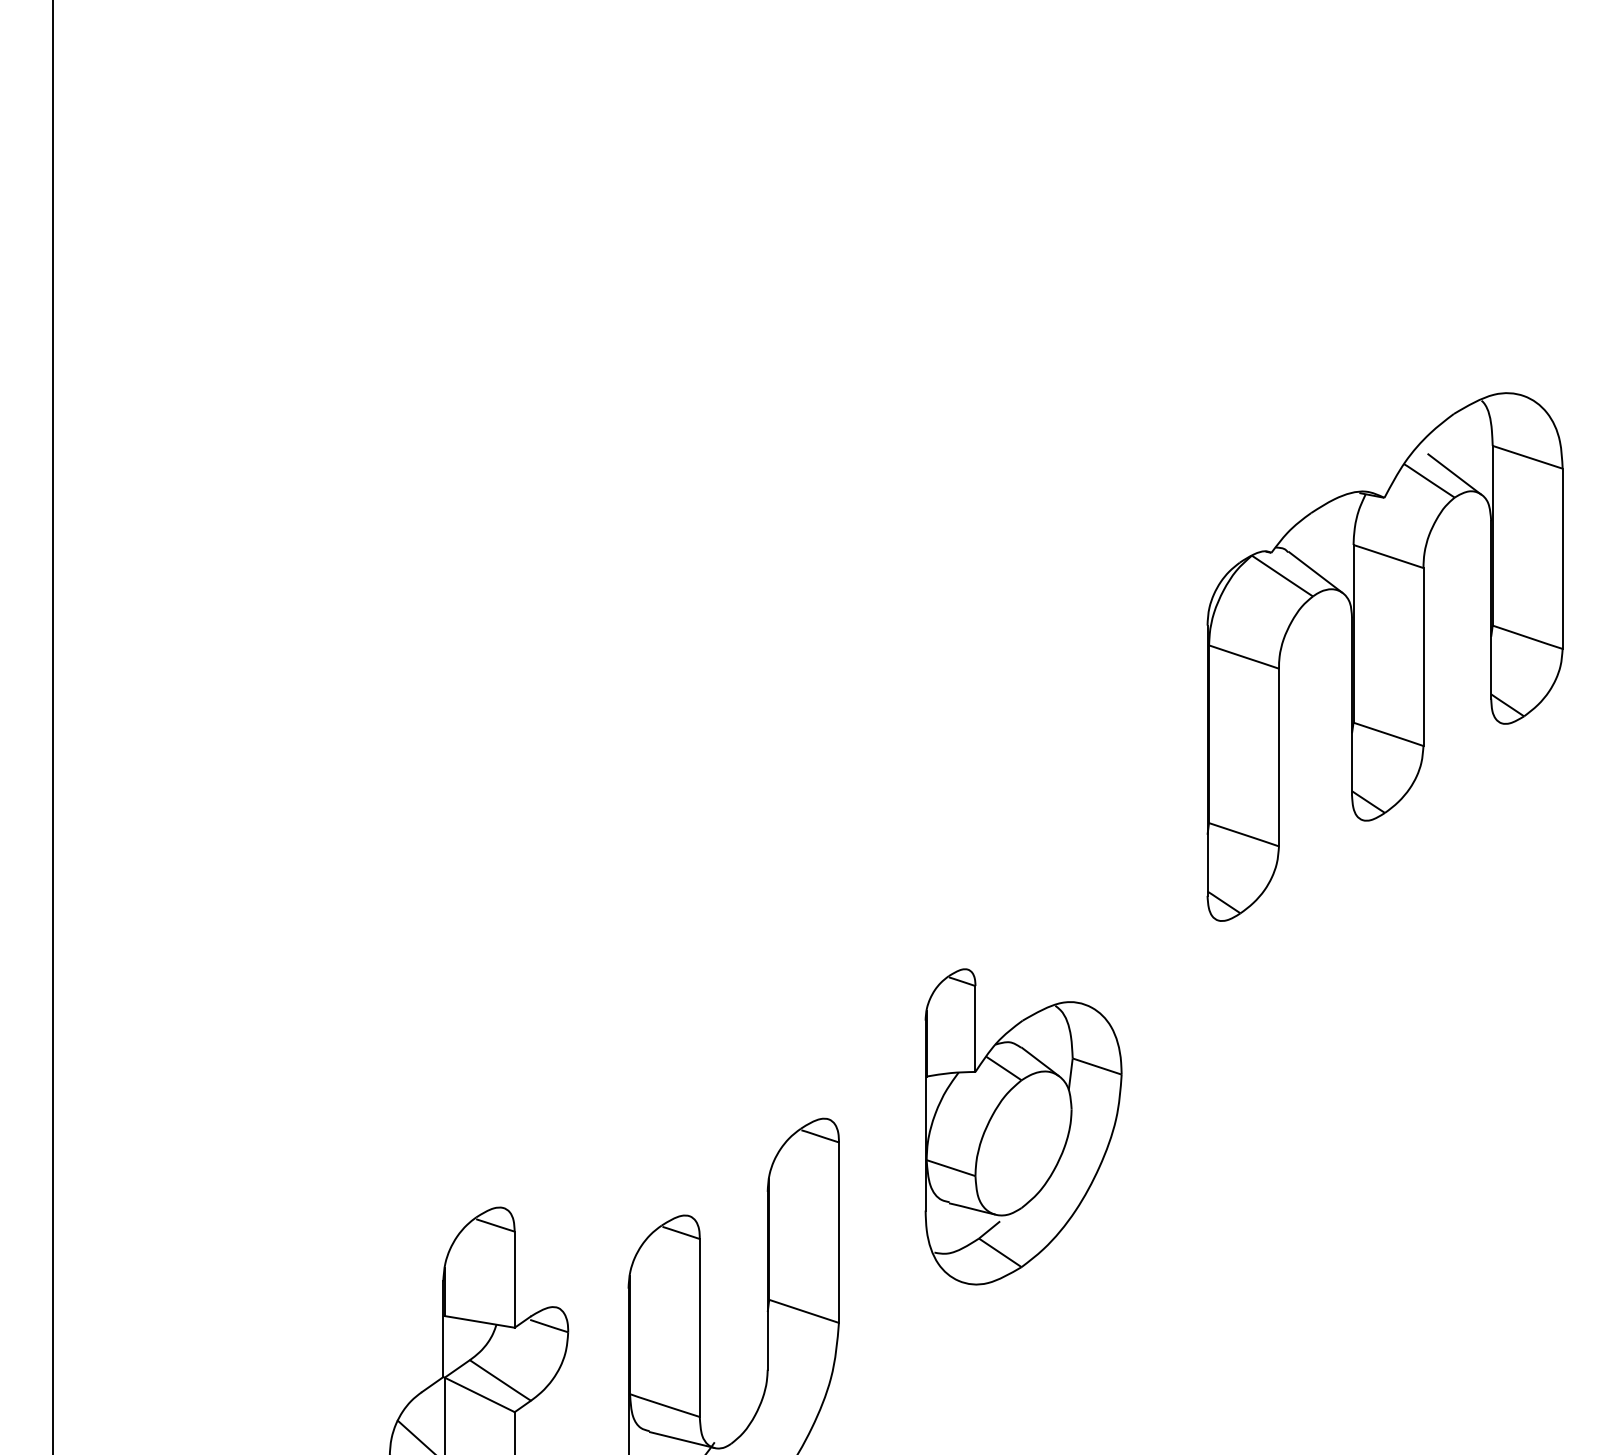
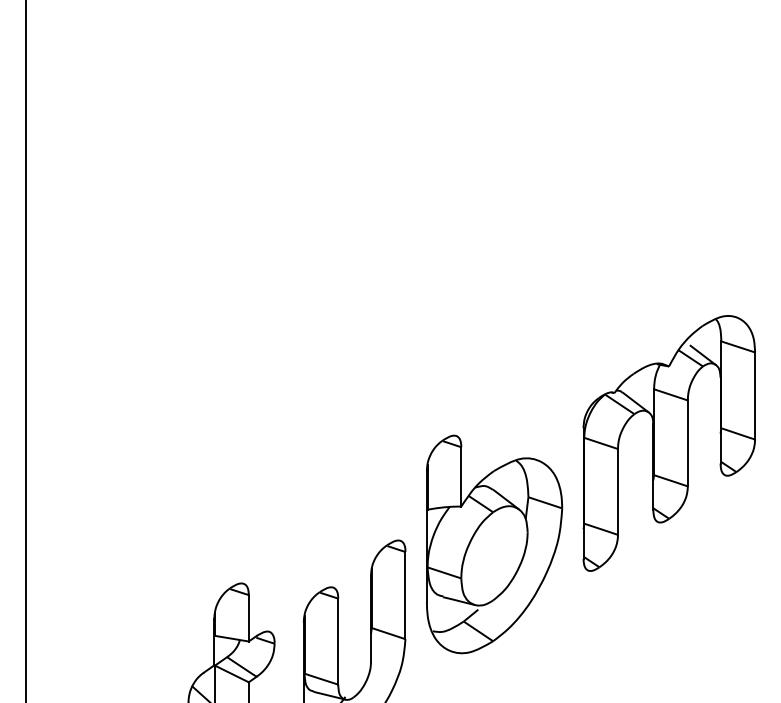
part: (1383, 657) -> (668, 443), moved
part: (1023, 1126) -> (494, 544), size x1.43

